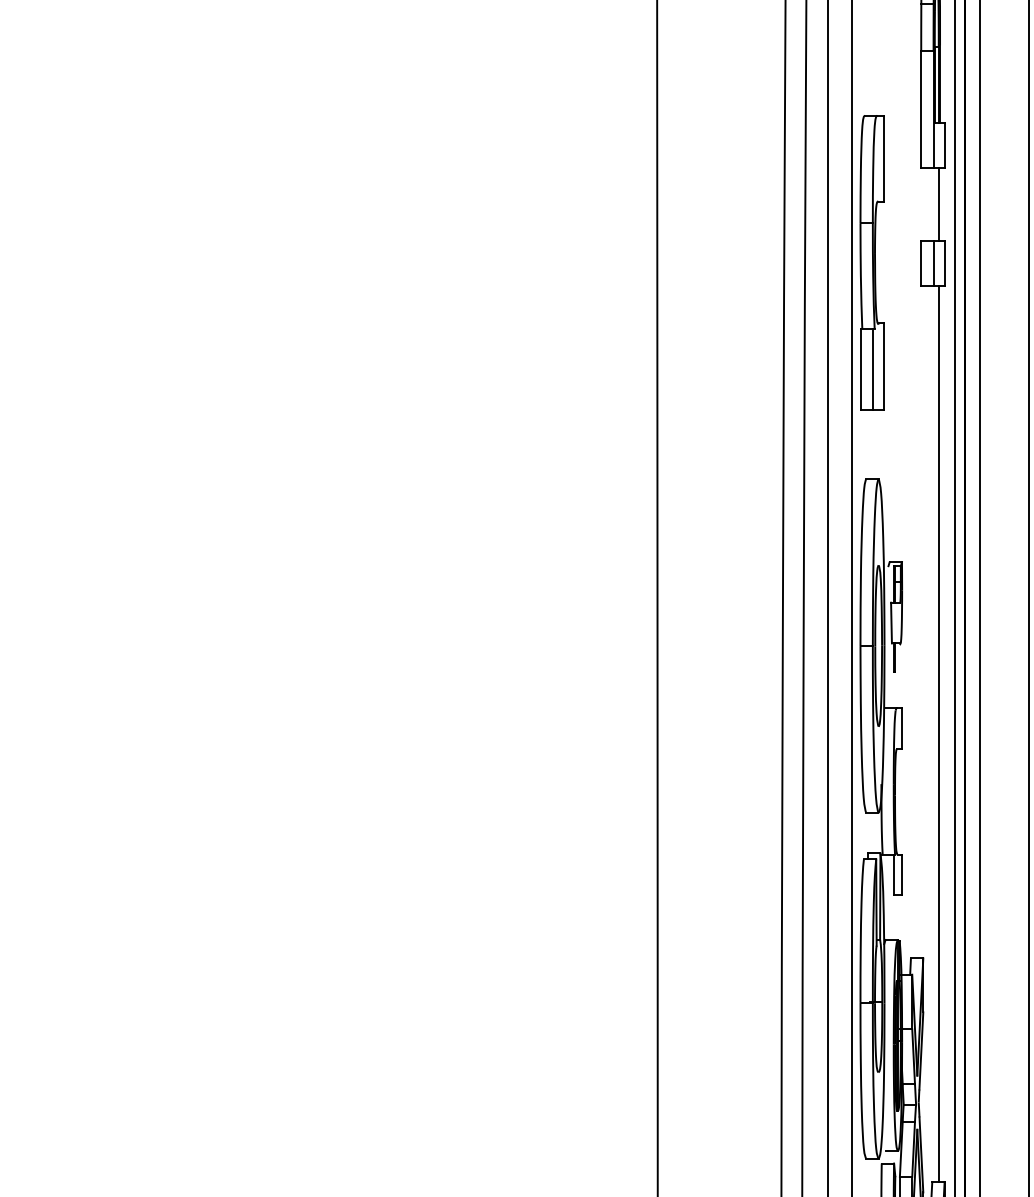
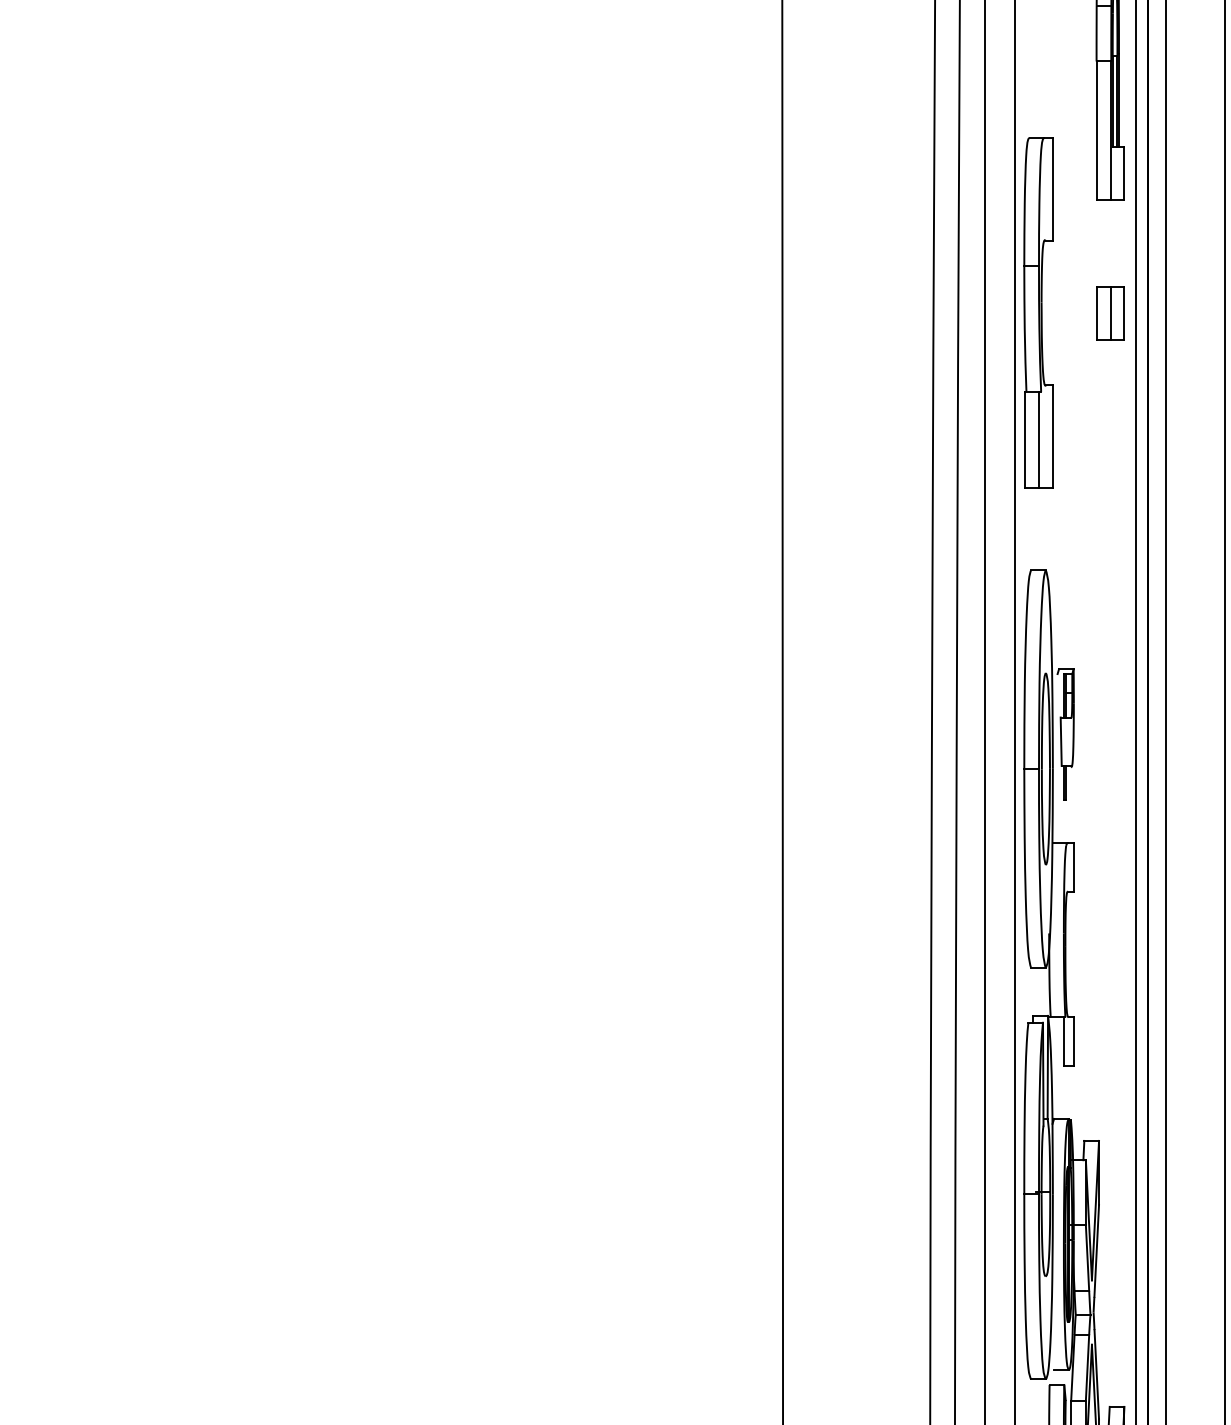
line: (938, 204) -> (1117, 243), removed
line: (938, 733) -> (1117, 873), removed

